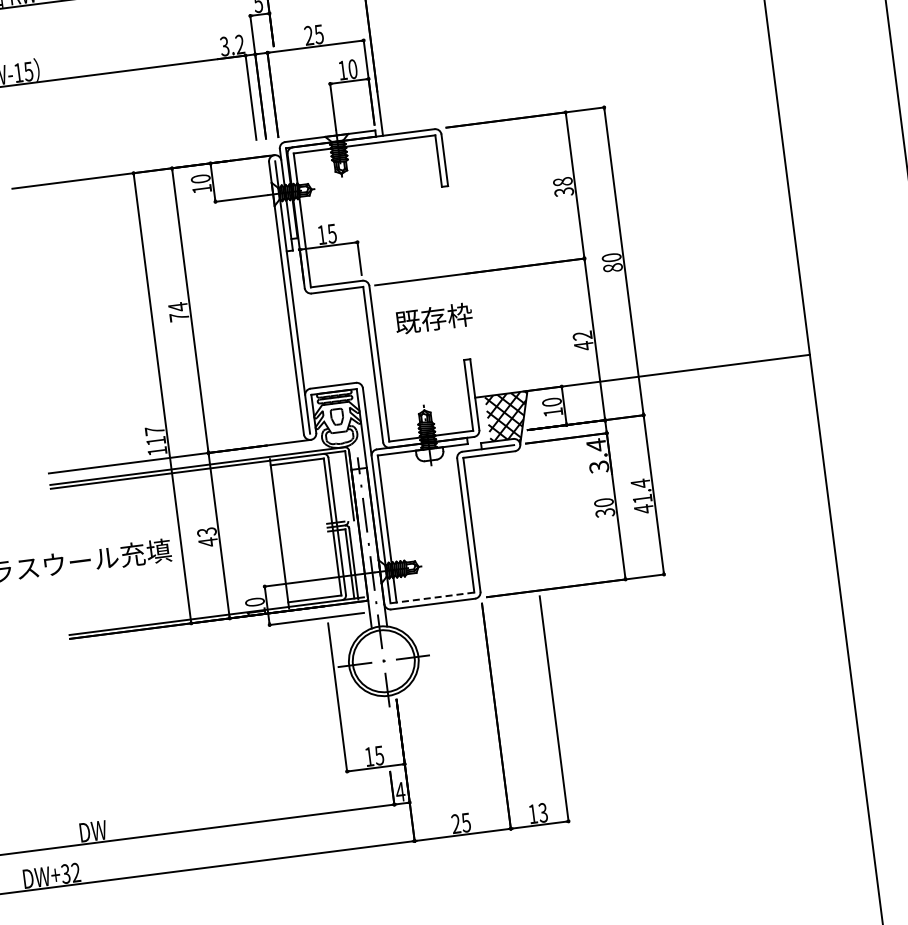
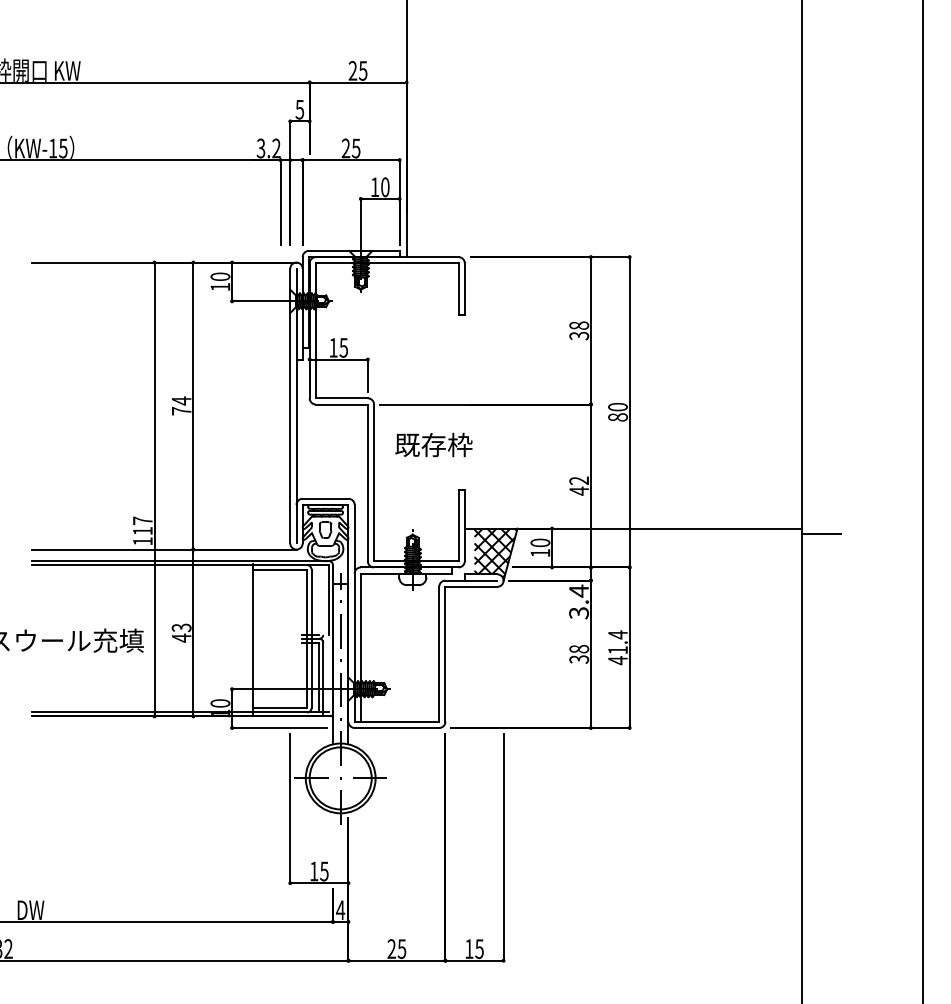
line: (829, 358) -> (821, 534), added
text: (603, 502) -> (578, 648), 30 -> 38
line: (431, 597) -> (396, 721), dashed -> solid
text: (543, 812) -> (479, 948), 13 -> 15

